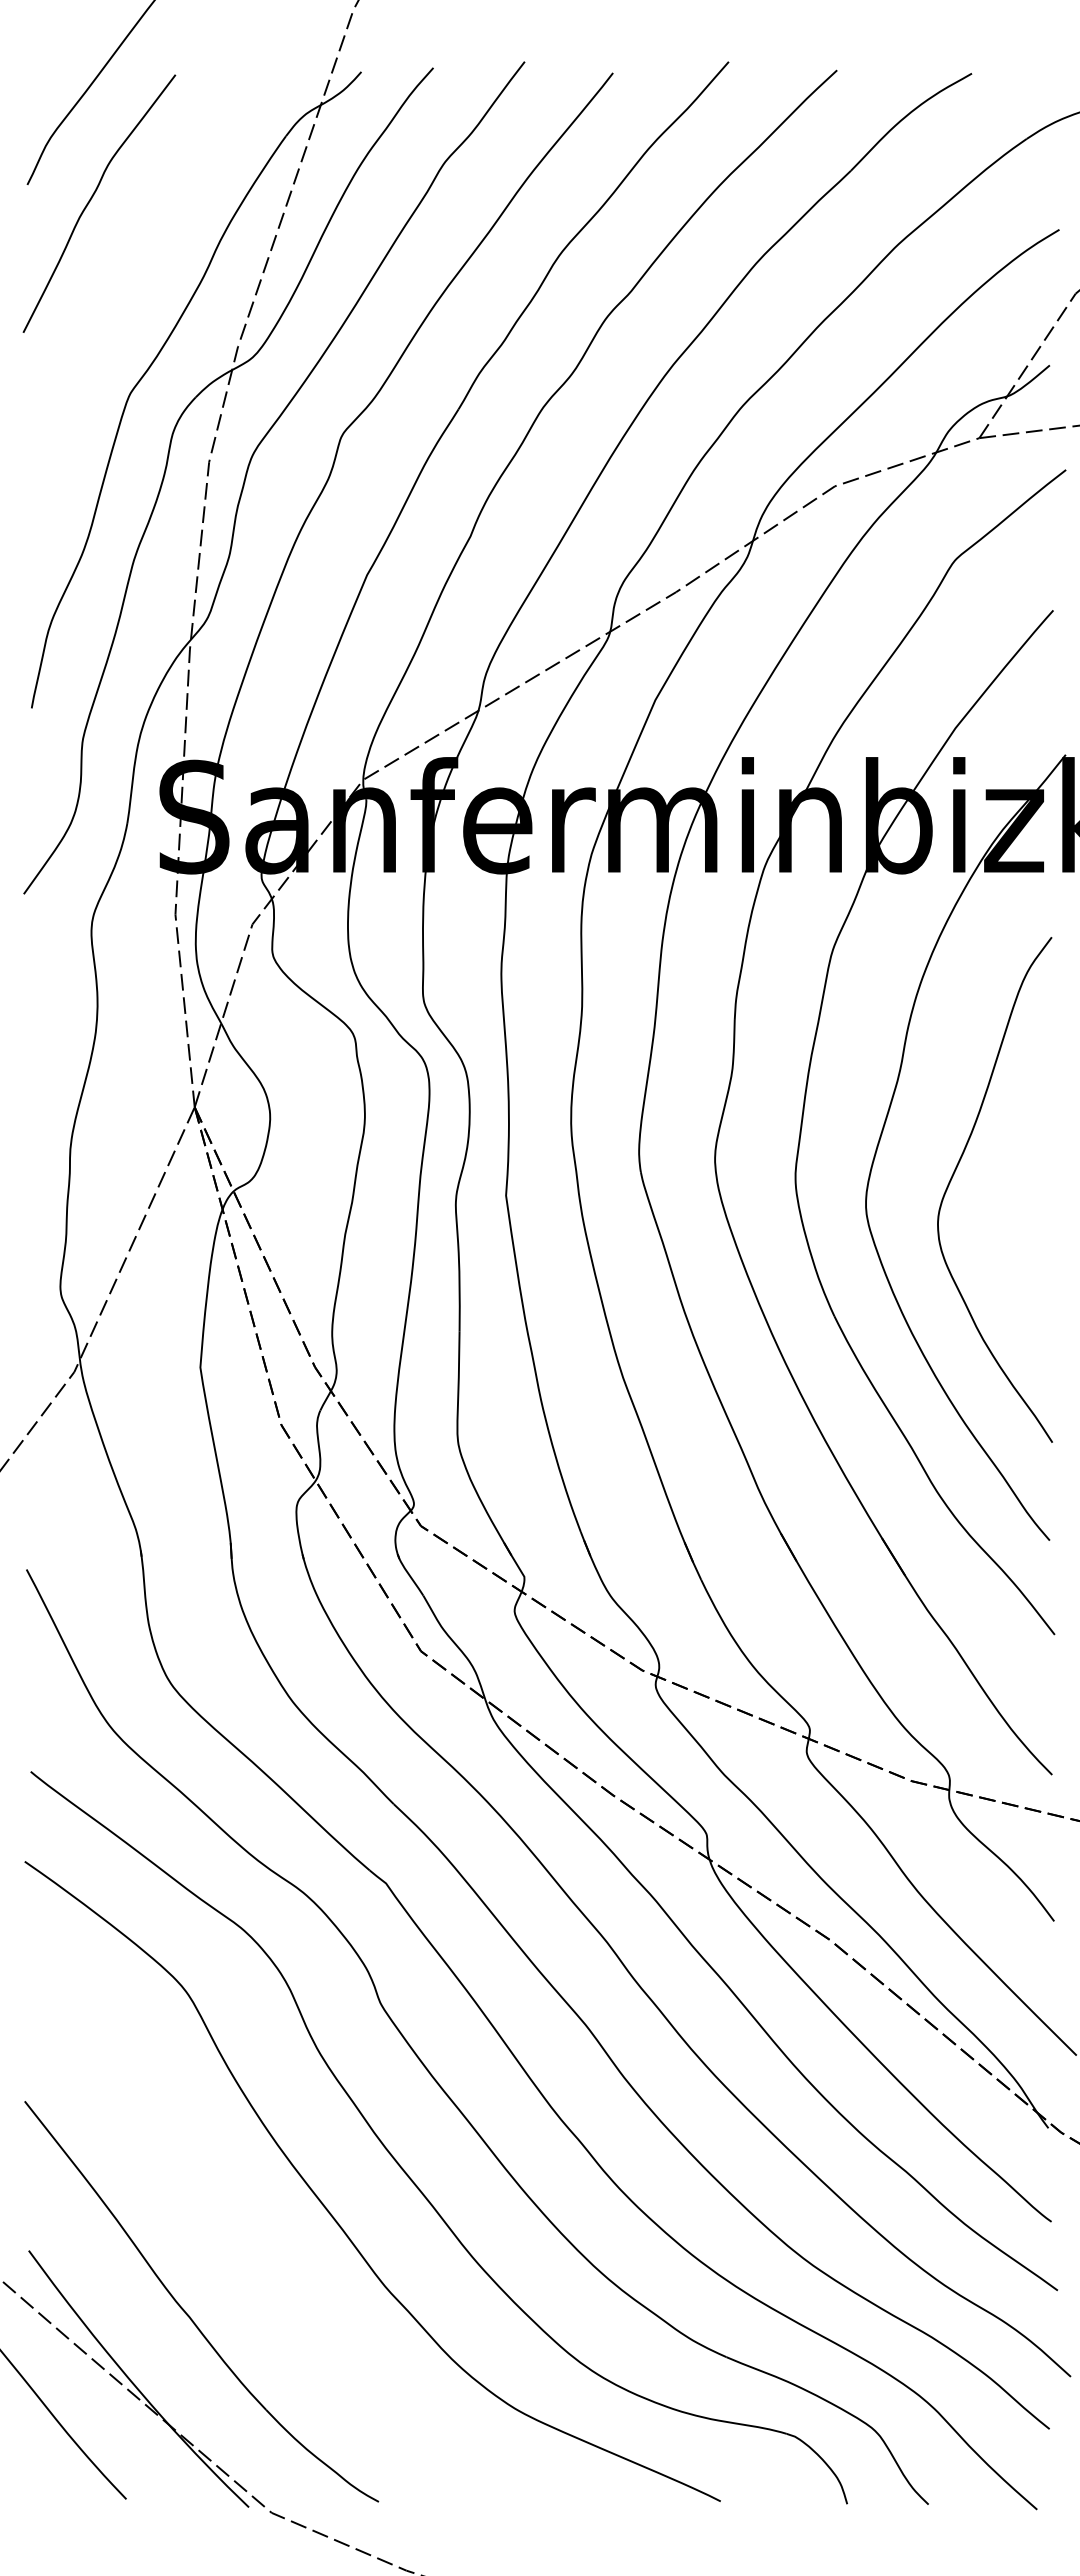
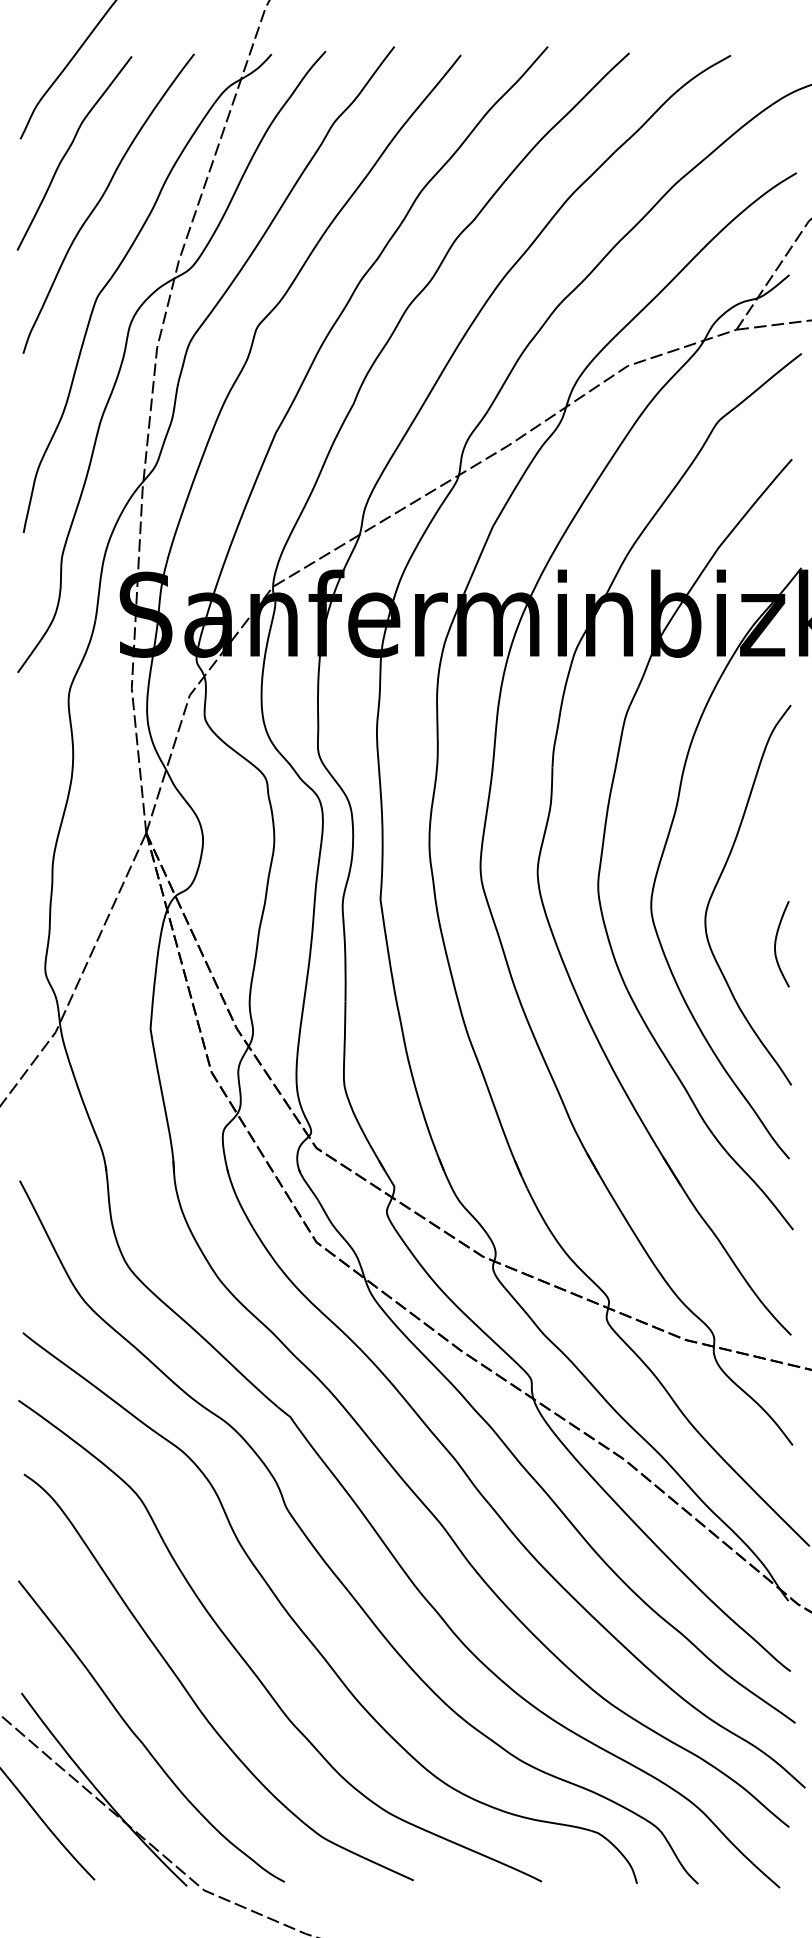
curve: (135, 264) -> (101, 199), added
curve: (1032, 1251) -> (776, 941), added
curve: (256, 2257) -> (192, 1698), added

